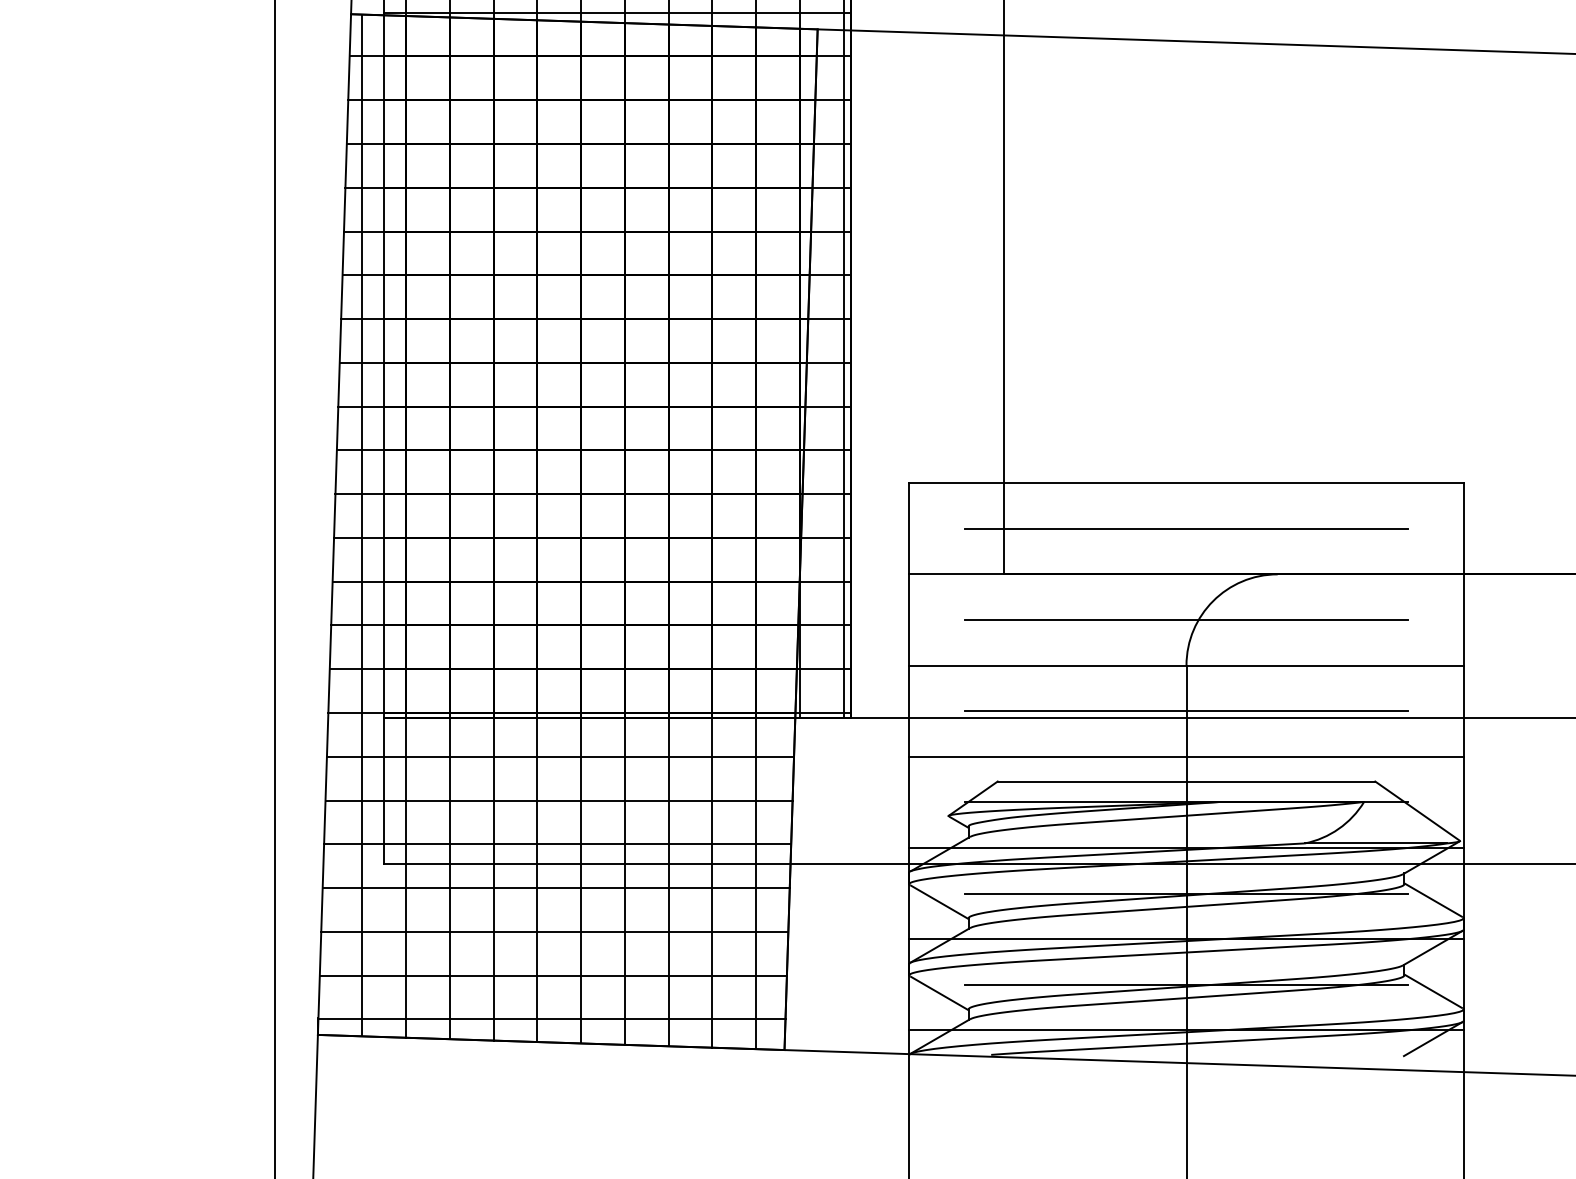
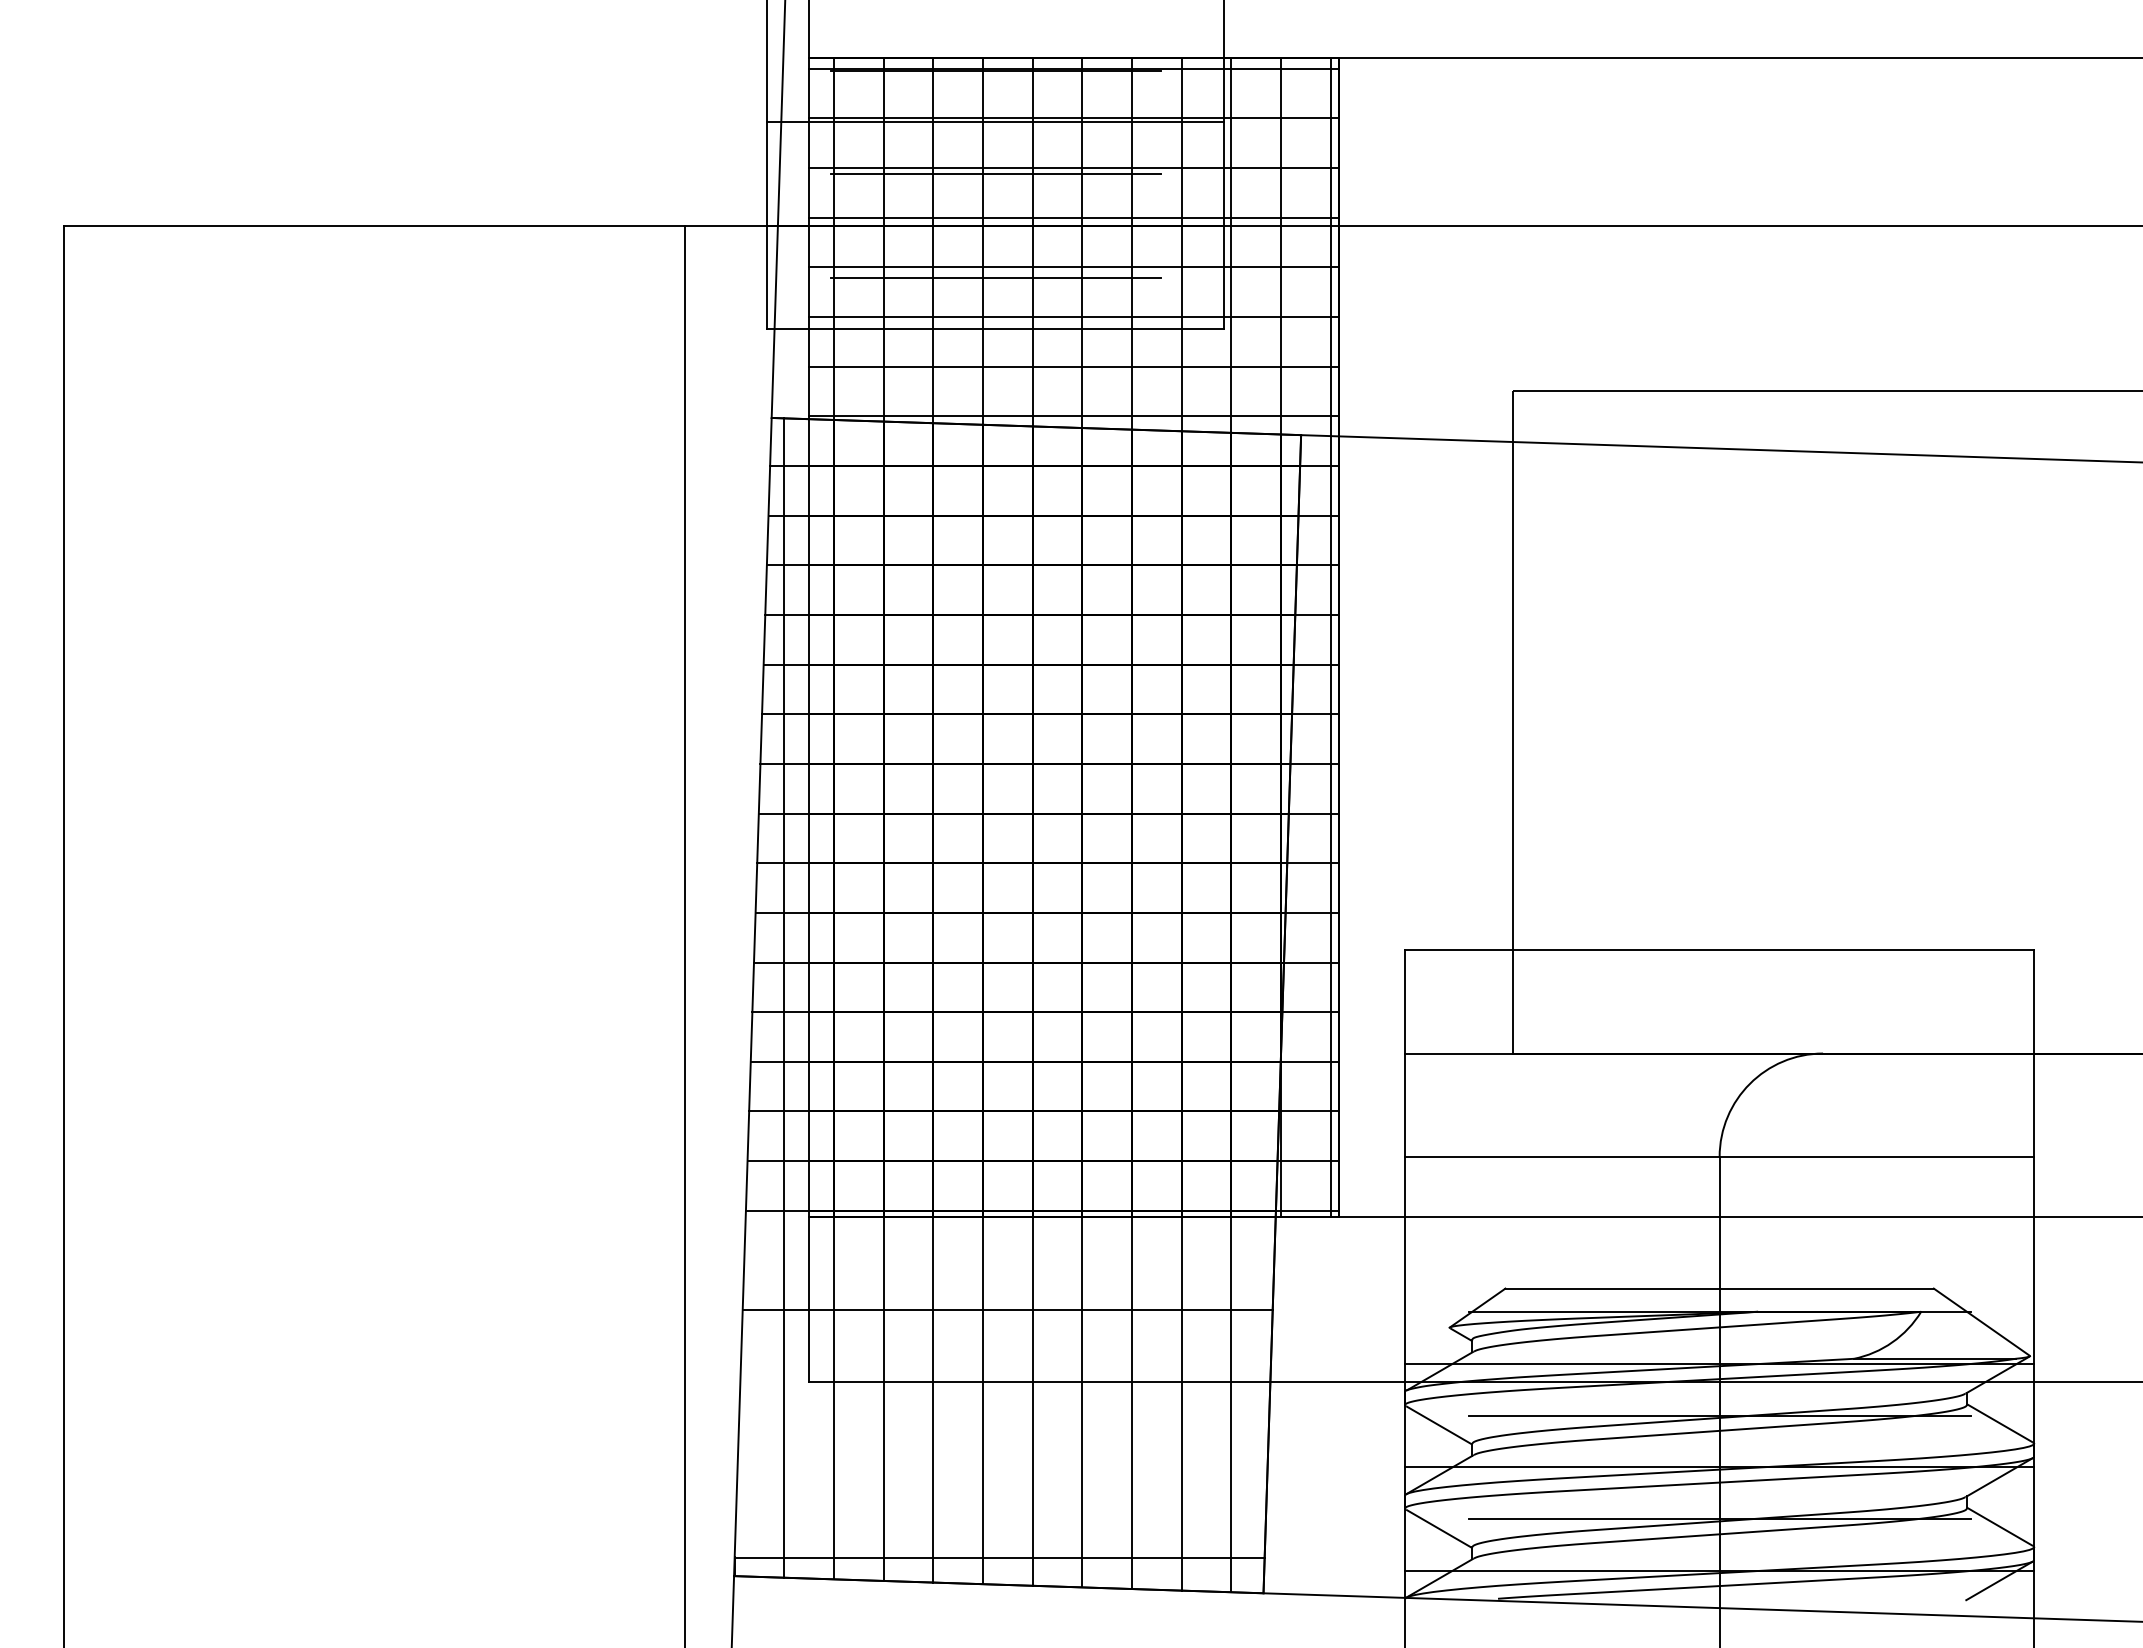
line: (1186, 528) -> (1719, 1001), removed
line: (1186, 620) -> (1719, 1105), removed
line: (1186, 710) -> (1719, 1208), removed
line: (560, 756) -> (1009, 1260), removed
line: (1186, 756) -> (1719, 1260), removed
line: (558, 844) -> (1006, 1359), removed
line: (556, 888) -> (1004, 1409), removed
line: (554, 932) -> (1002, 1459), removed
line: (553, 975) -> (1001, 1508), removed

